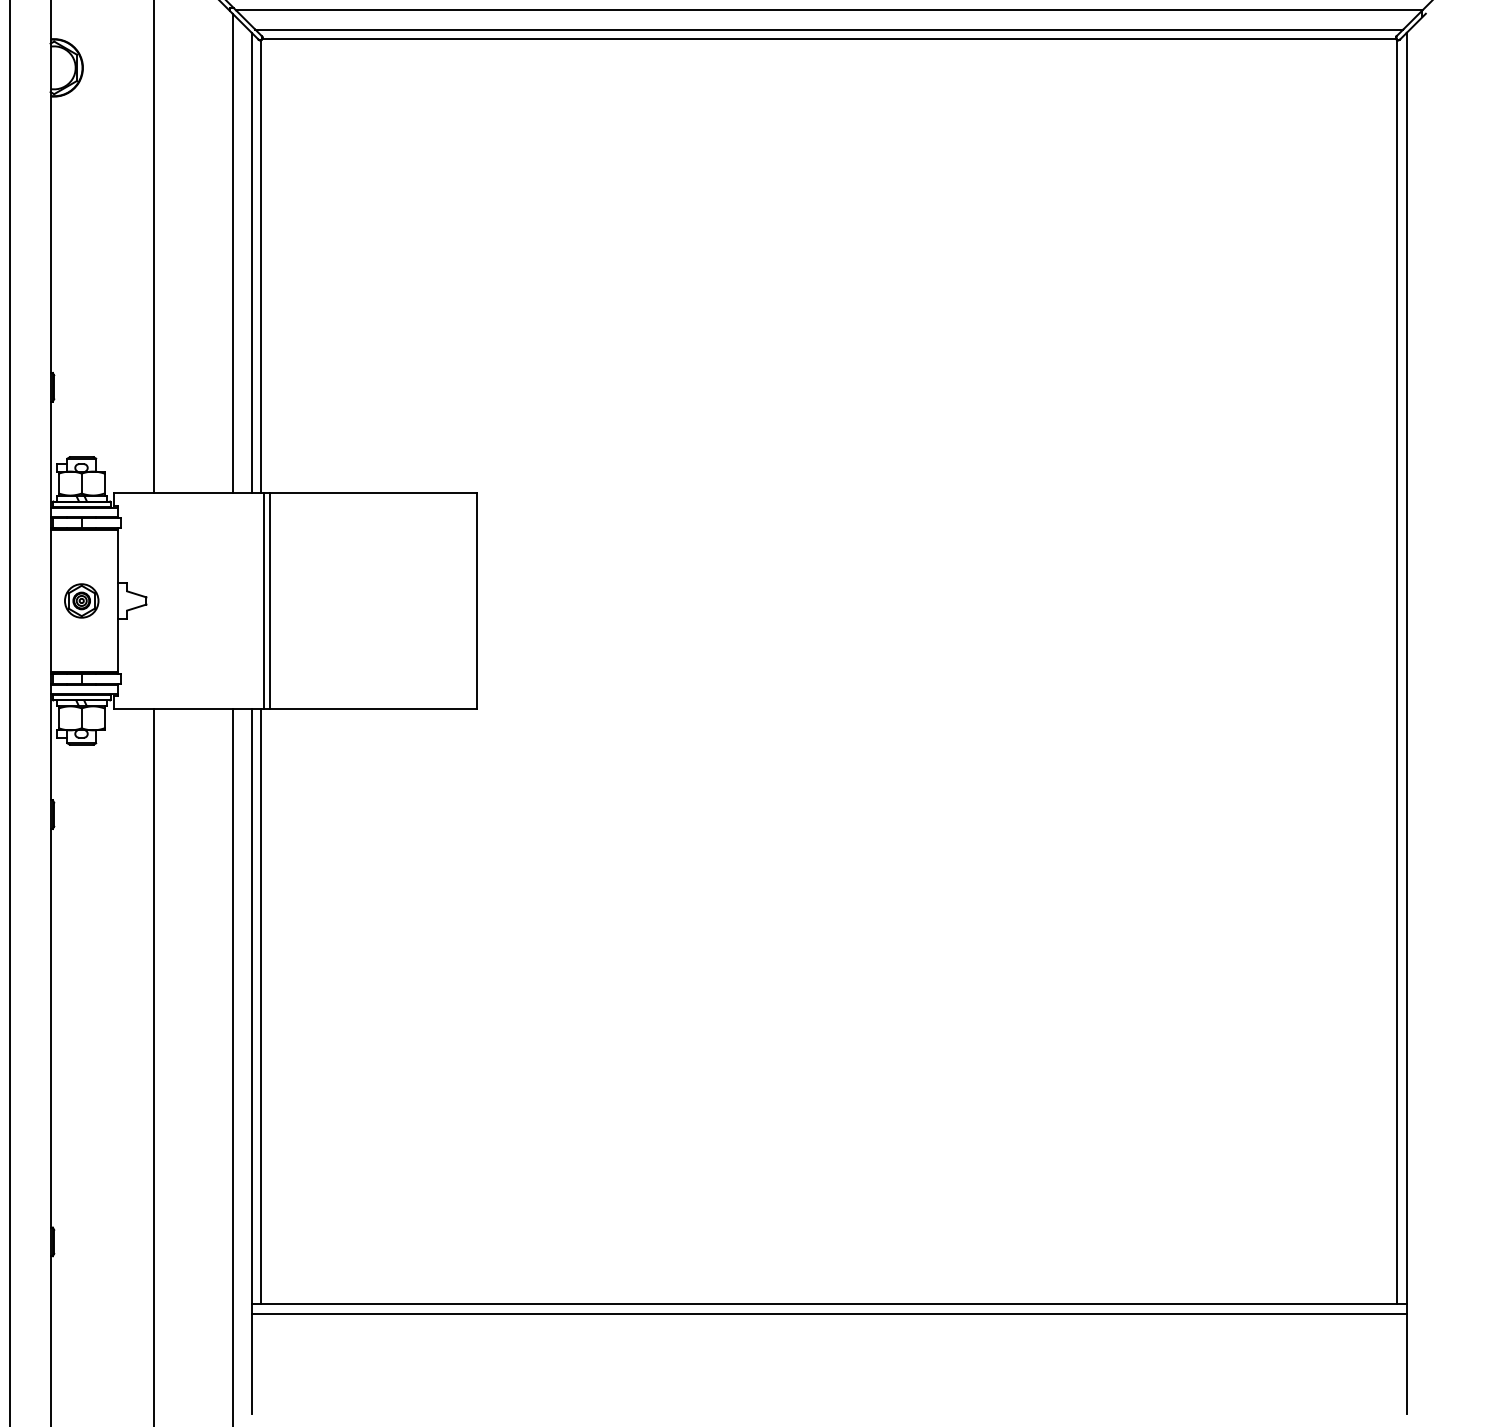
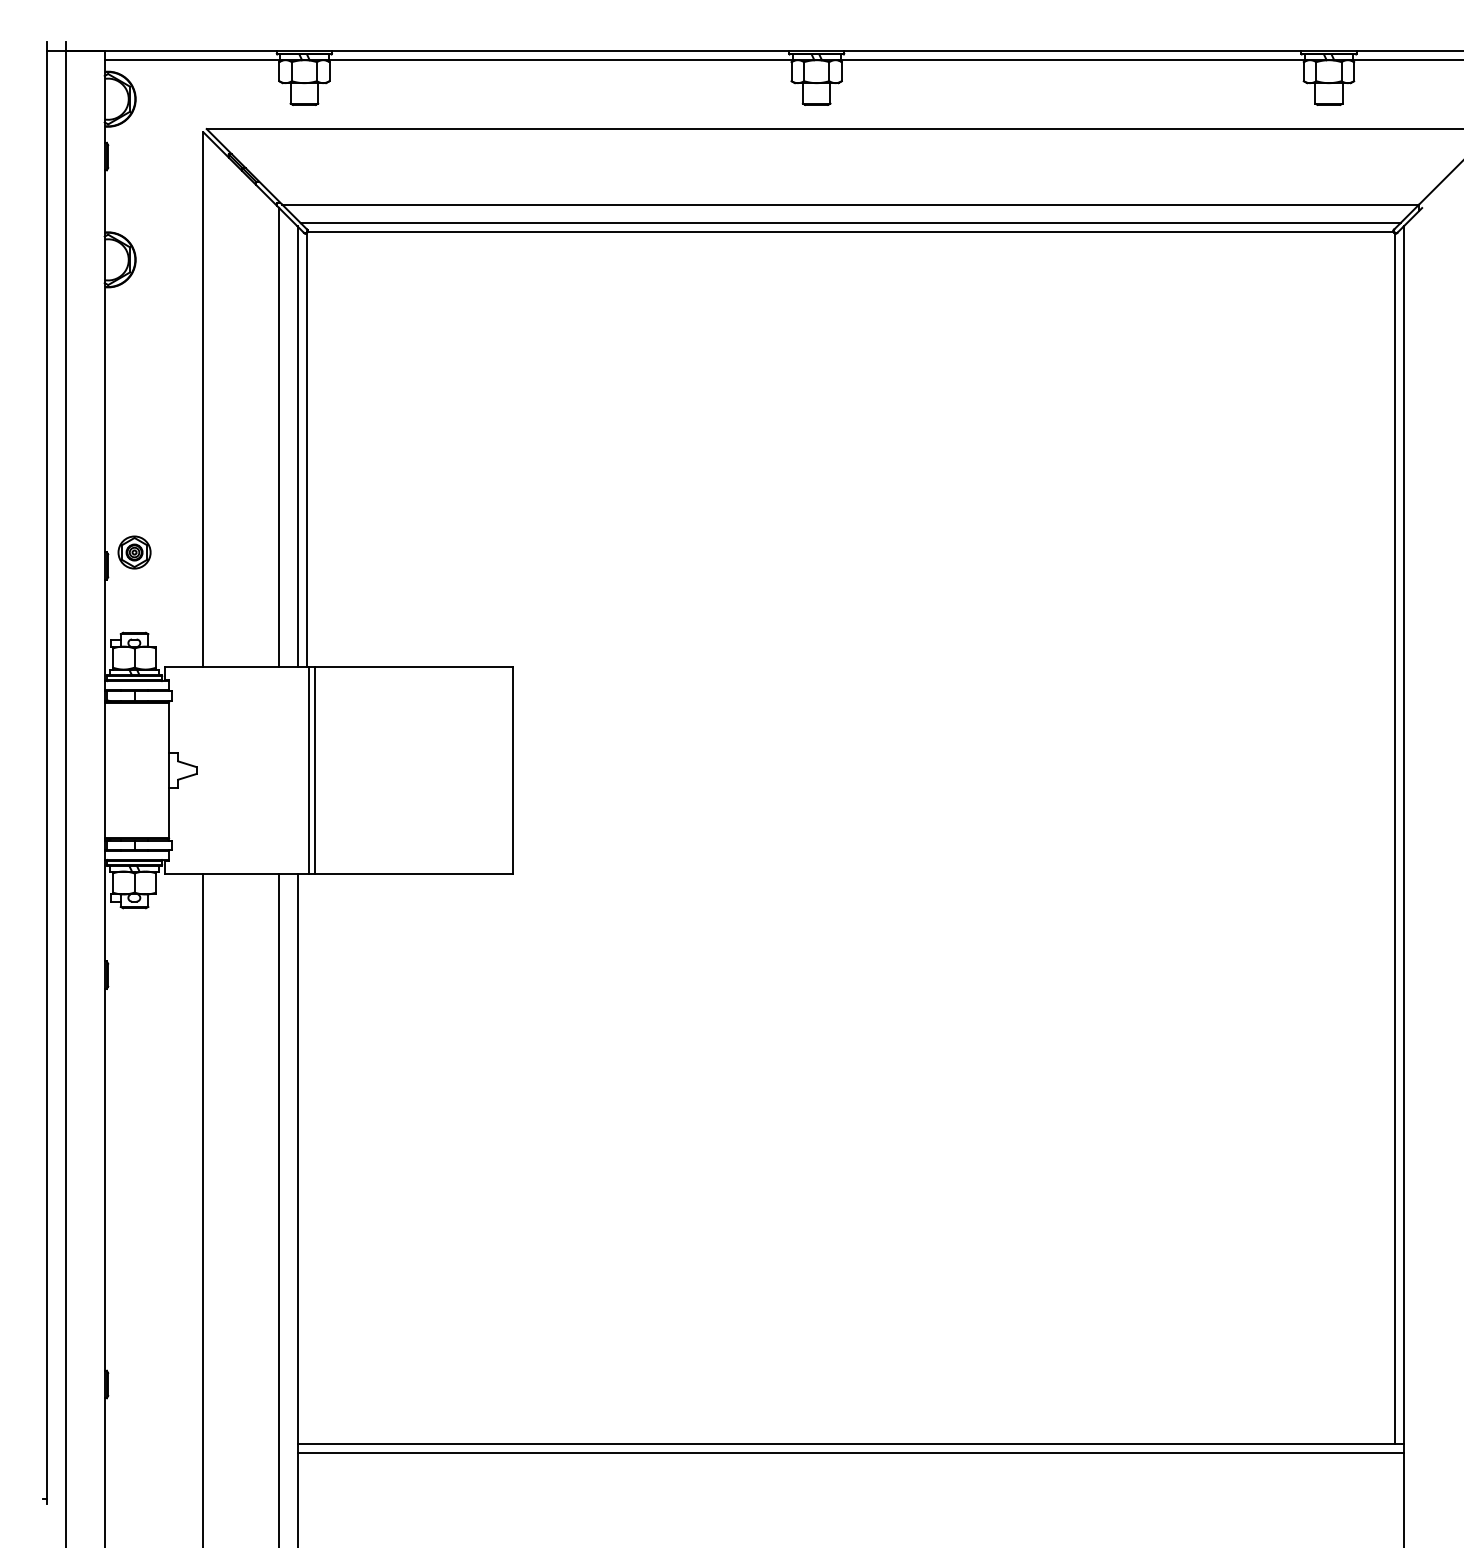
part: (81, 600) -> (134, 552), moved
line: (261, 1005) -> (306, 1158), removed

